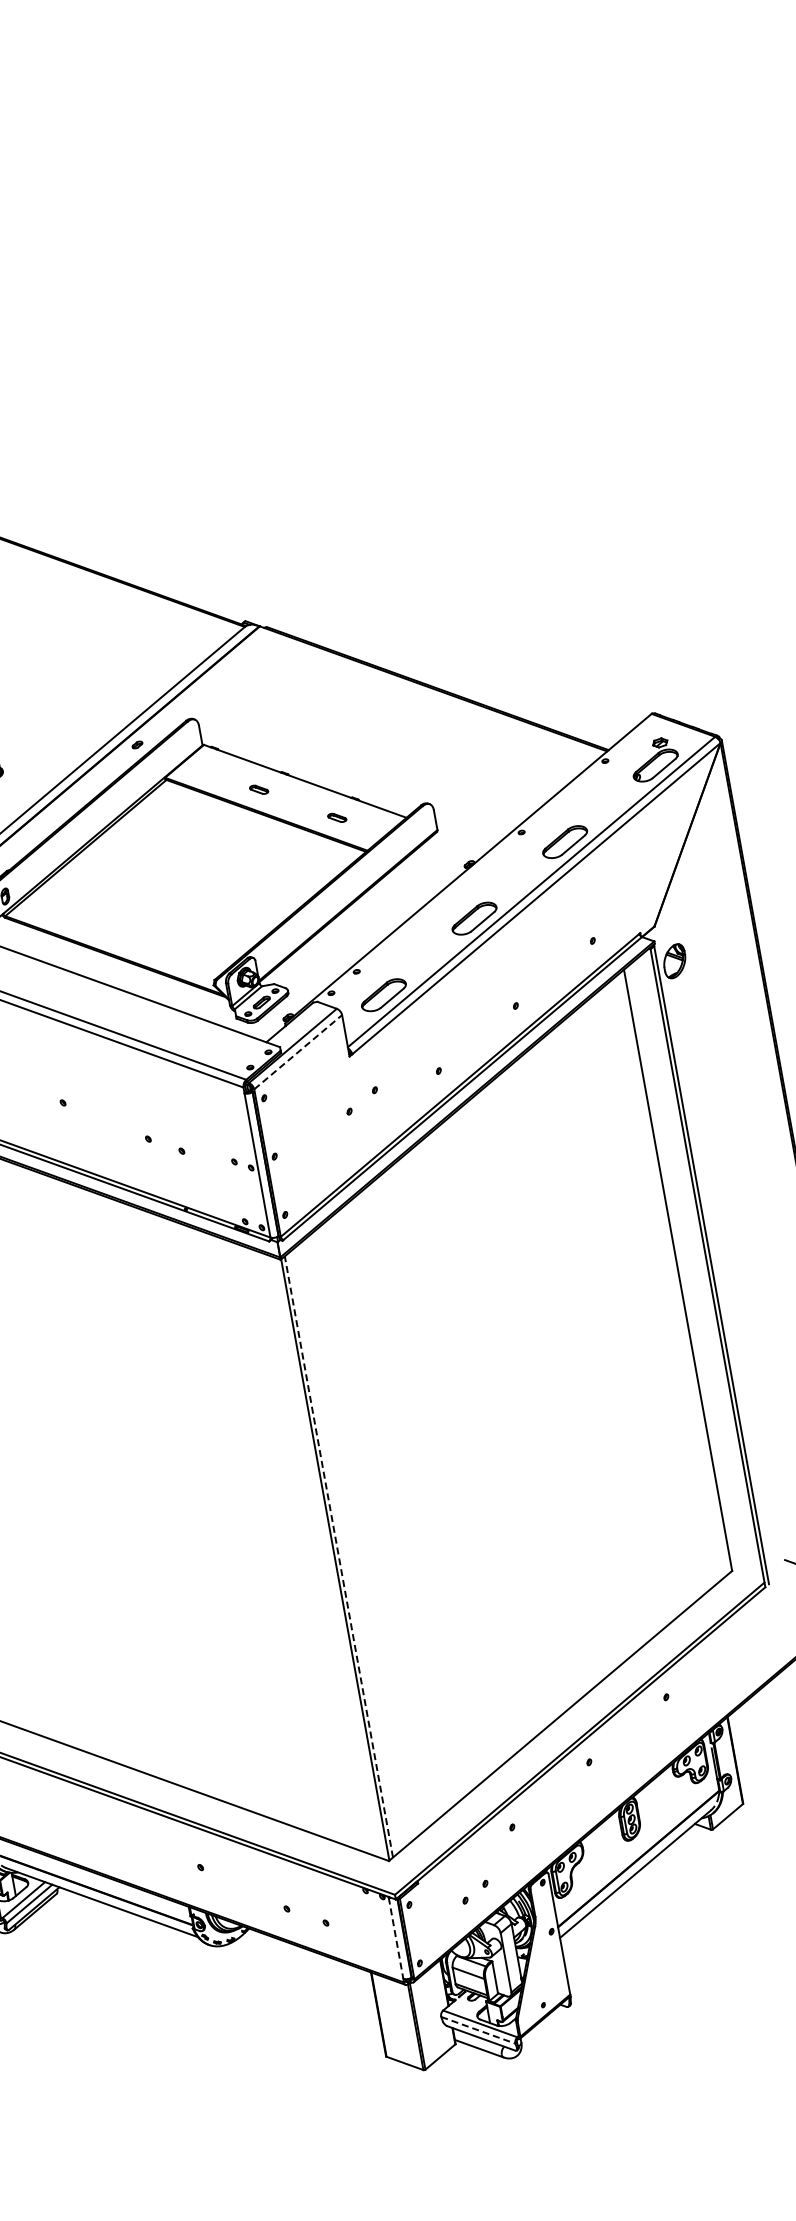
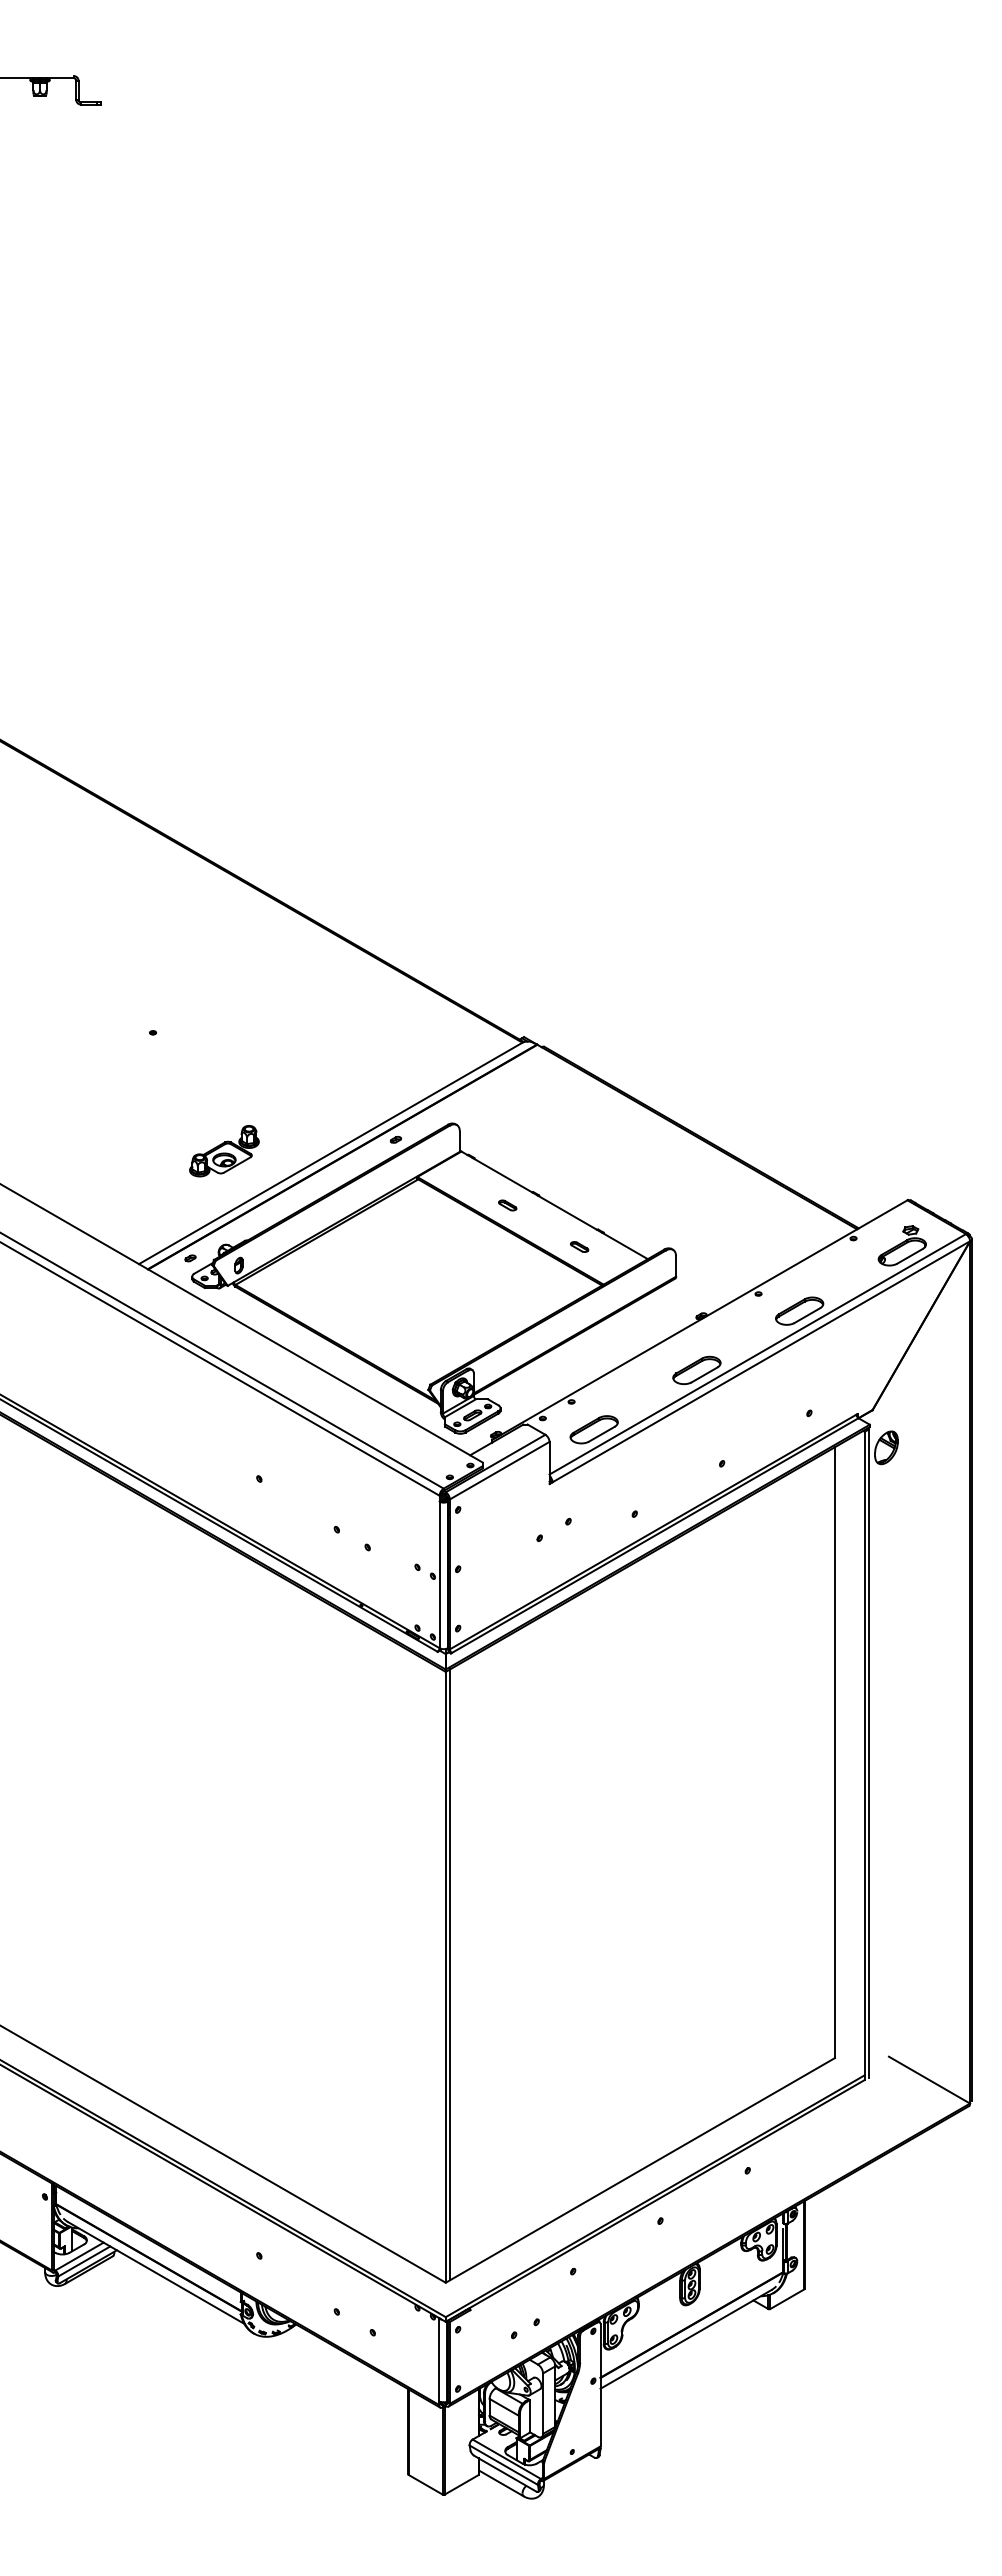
line: (297, 1052) -> (499, 1470), dashed -> solid
line: (338, 1556) -> (450, 1974), dashed -> solid
line: (396, 1938) -> (439, 2360), dashed -> solid
line: (479, 2030) -> (504, 2465), dashed -> solid

